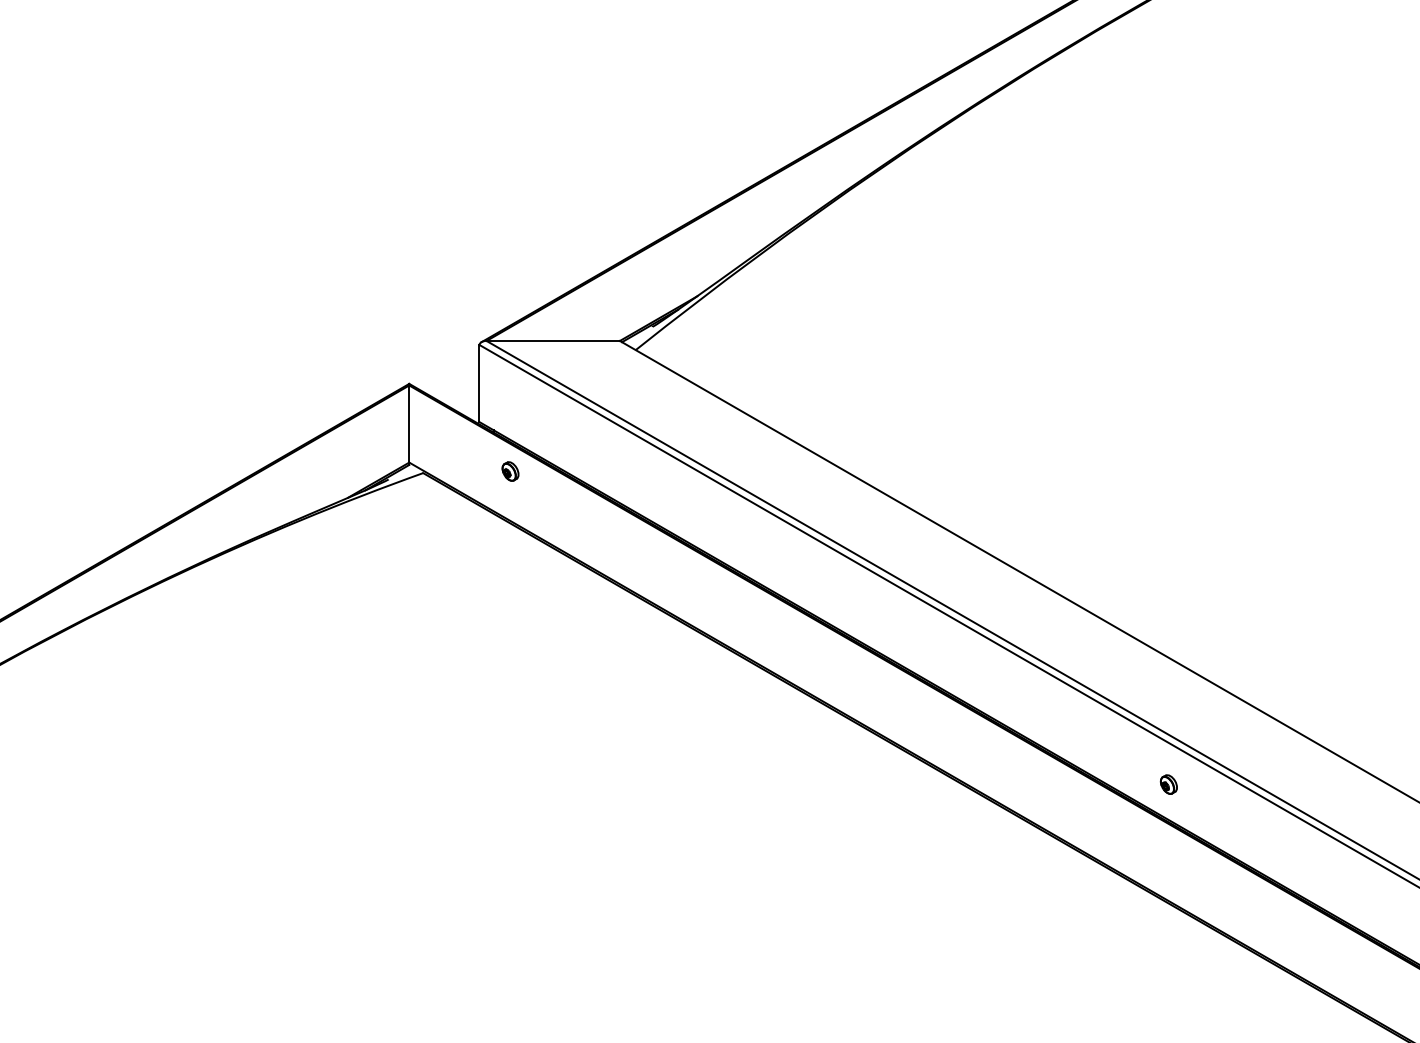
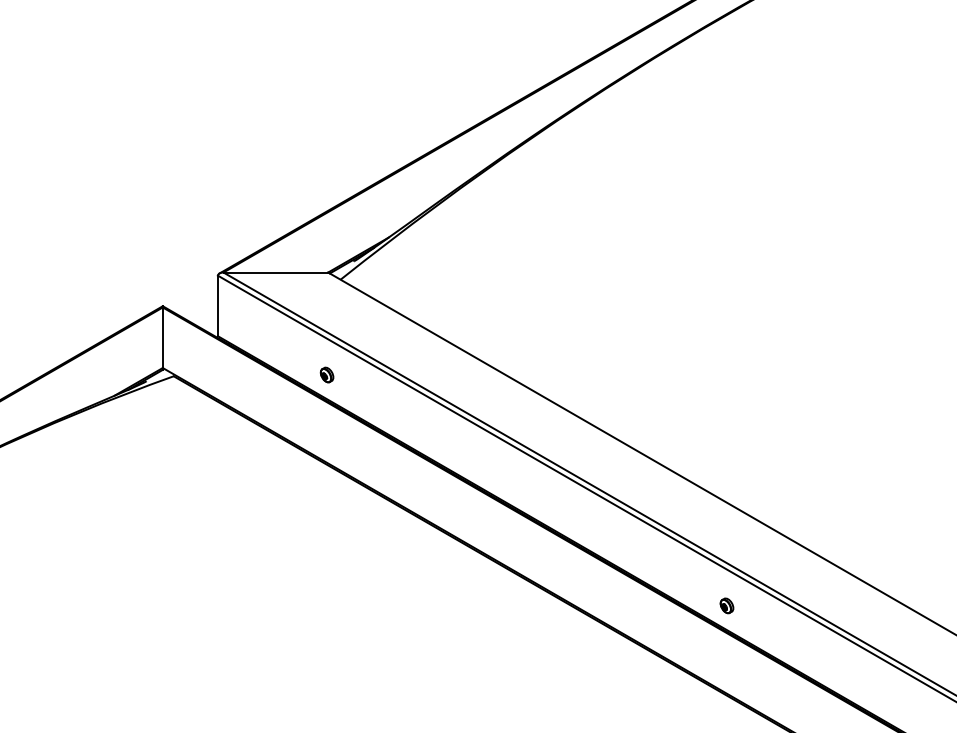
part: (510, 471) -> (327, 375), moved
part: (1168, 784) -> (726, 605), moved

